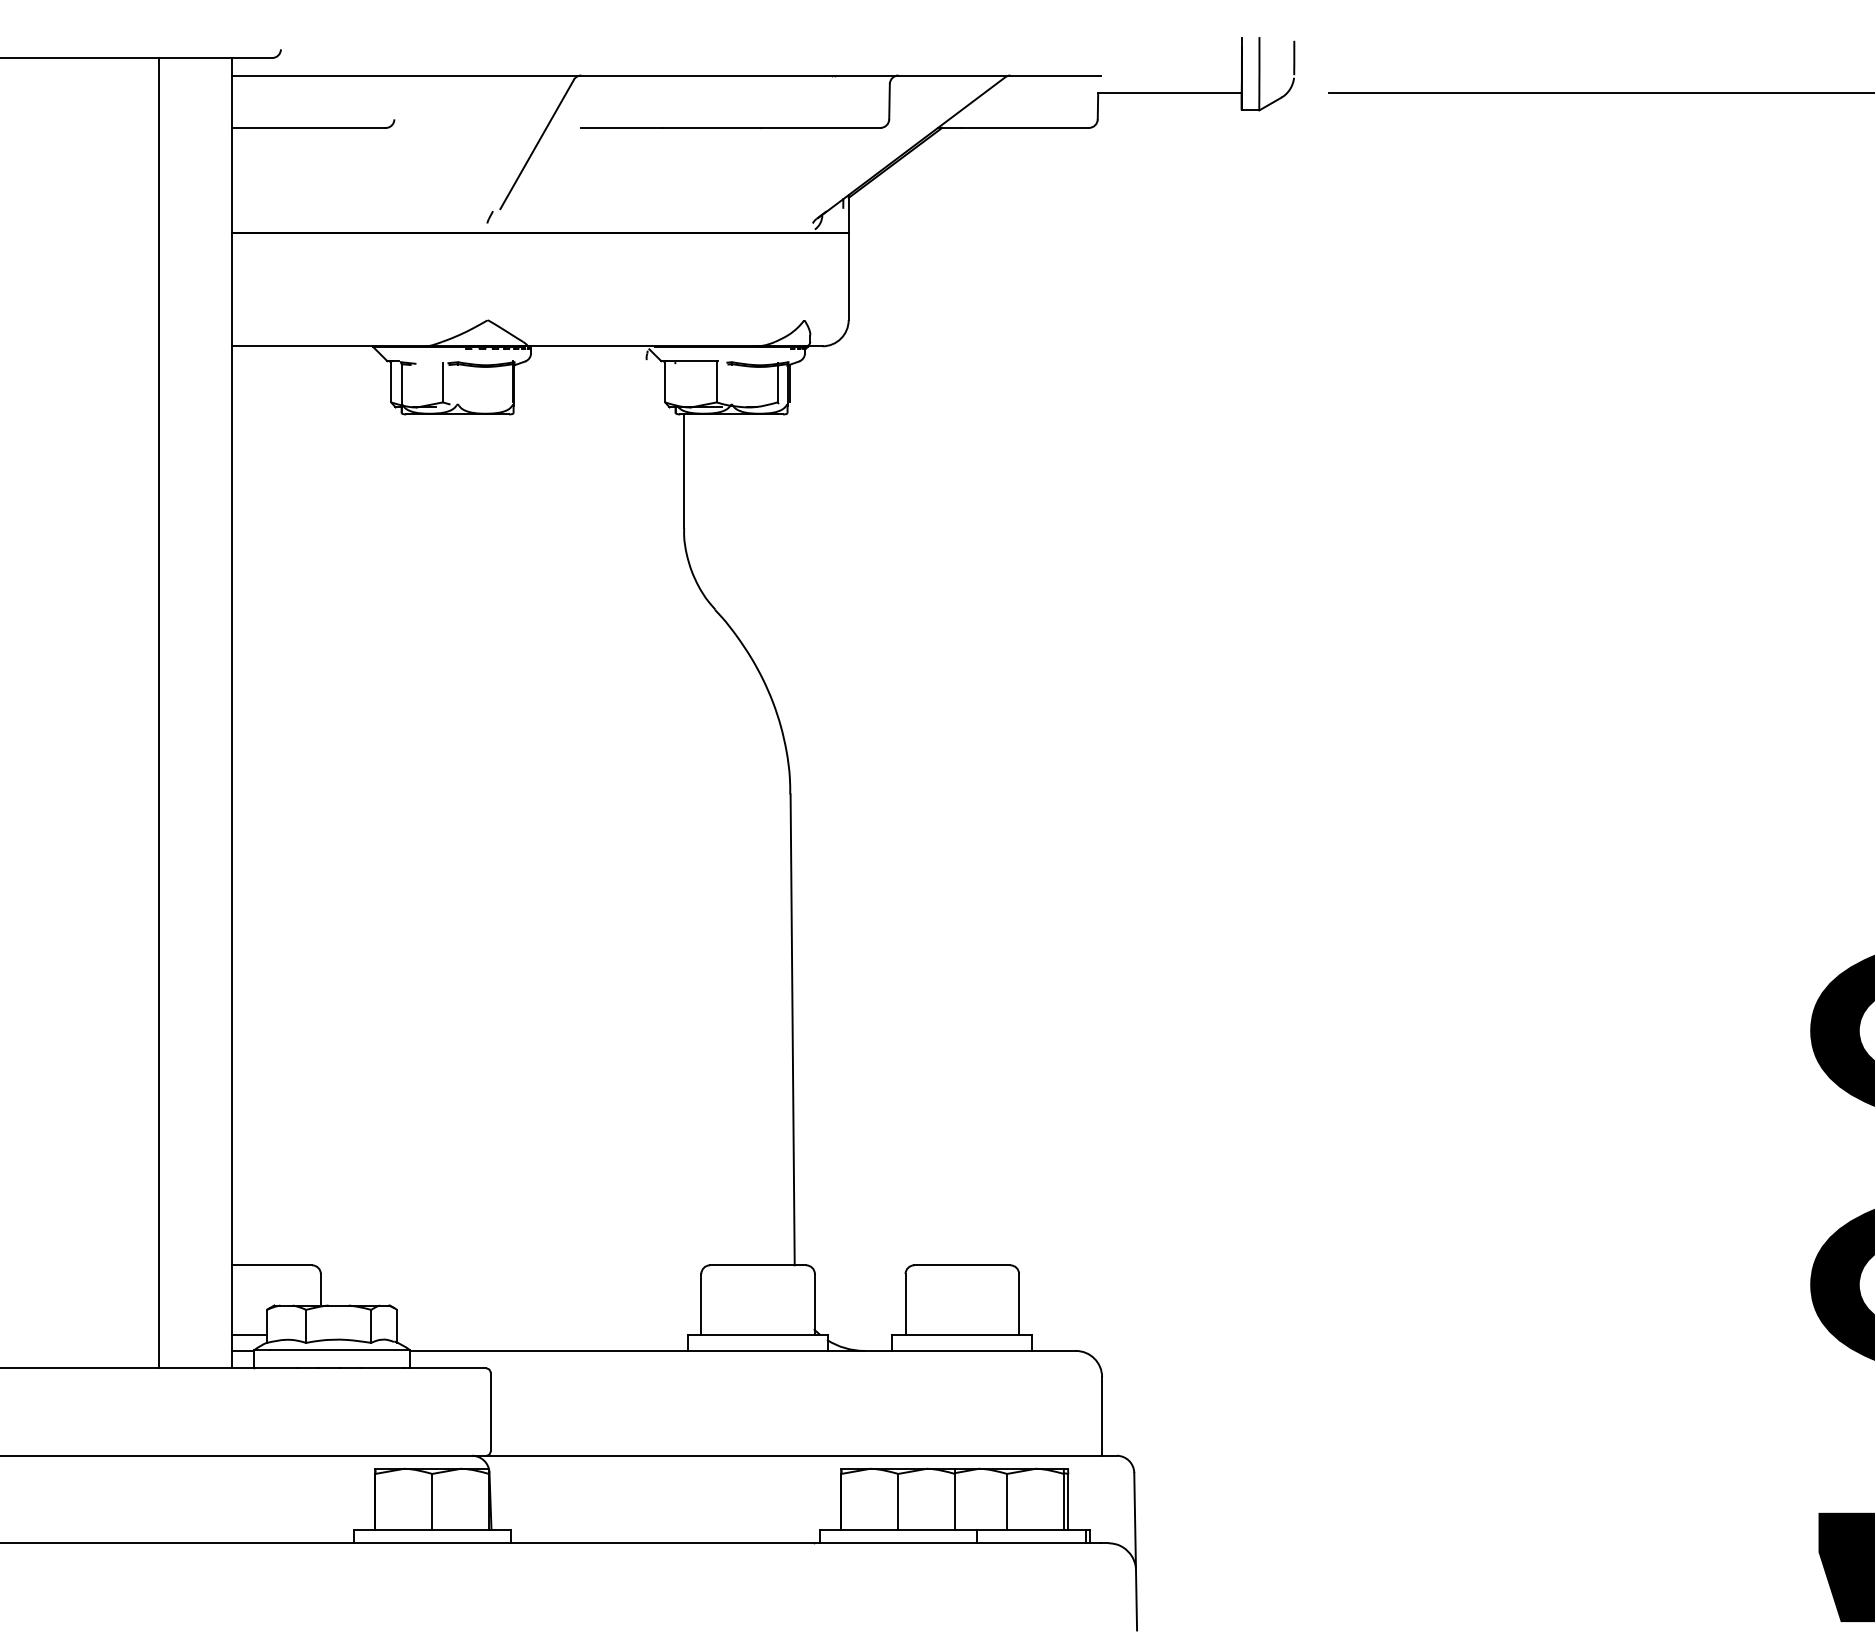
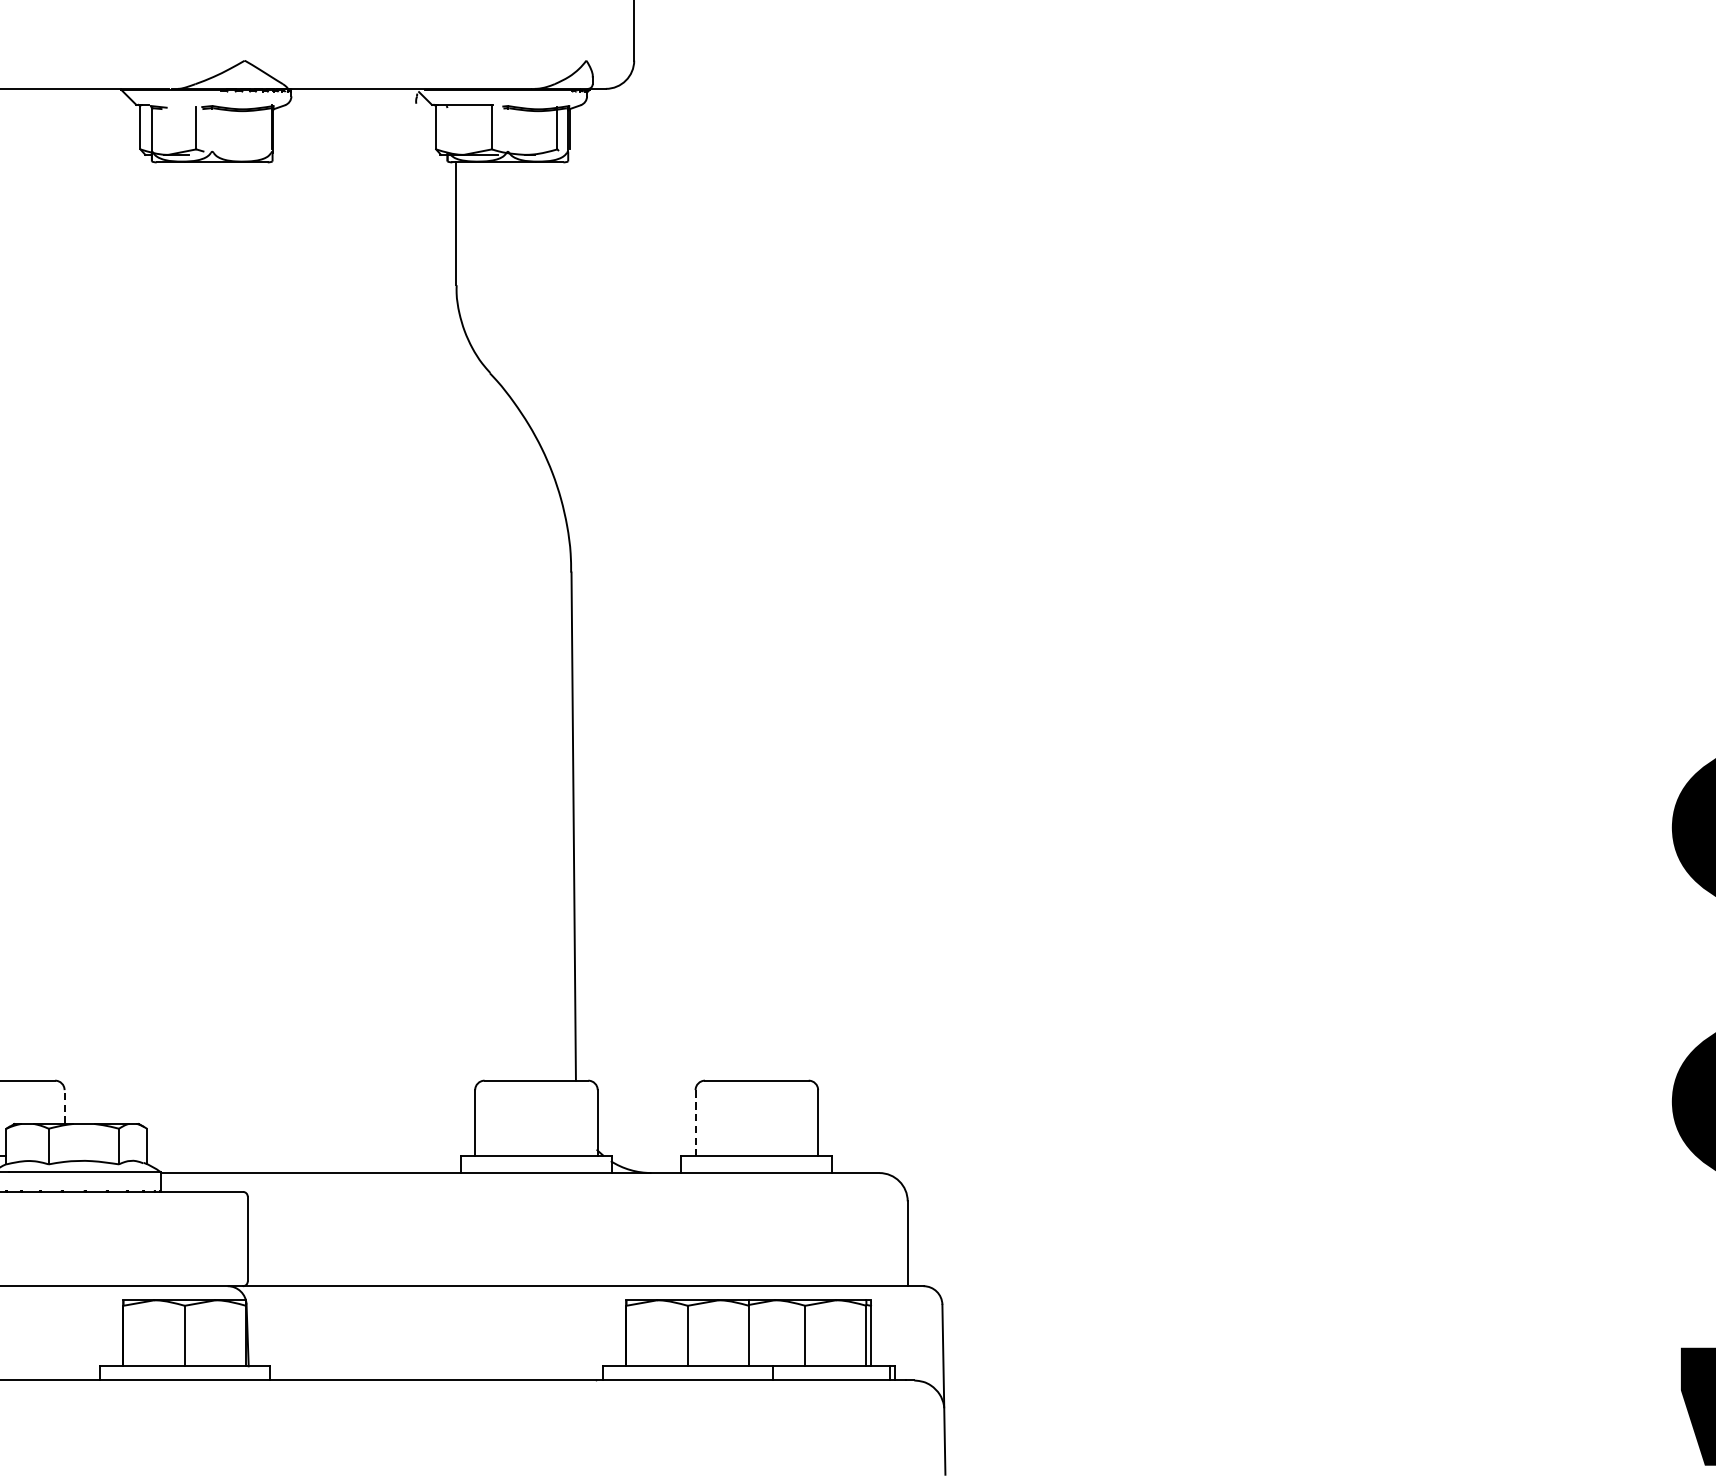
line: (320, 1289) -> (64, 1106), solid -> dashed
line: (905, 1304) -> (695, 1122), solid -> dashed

